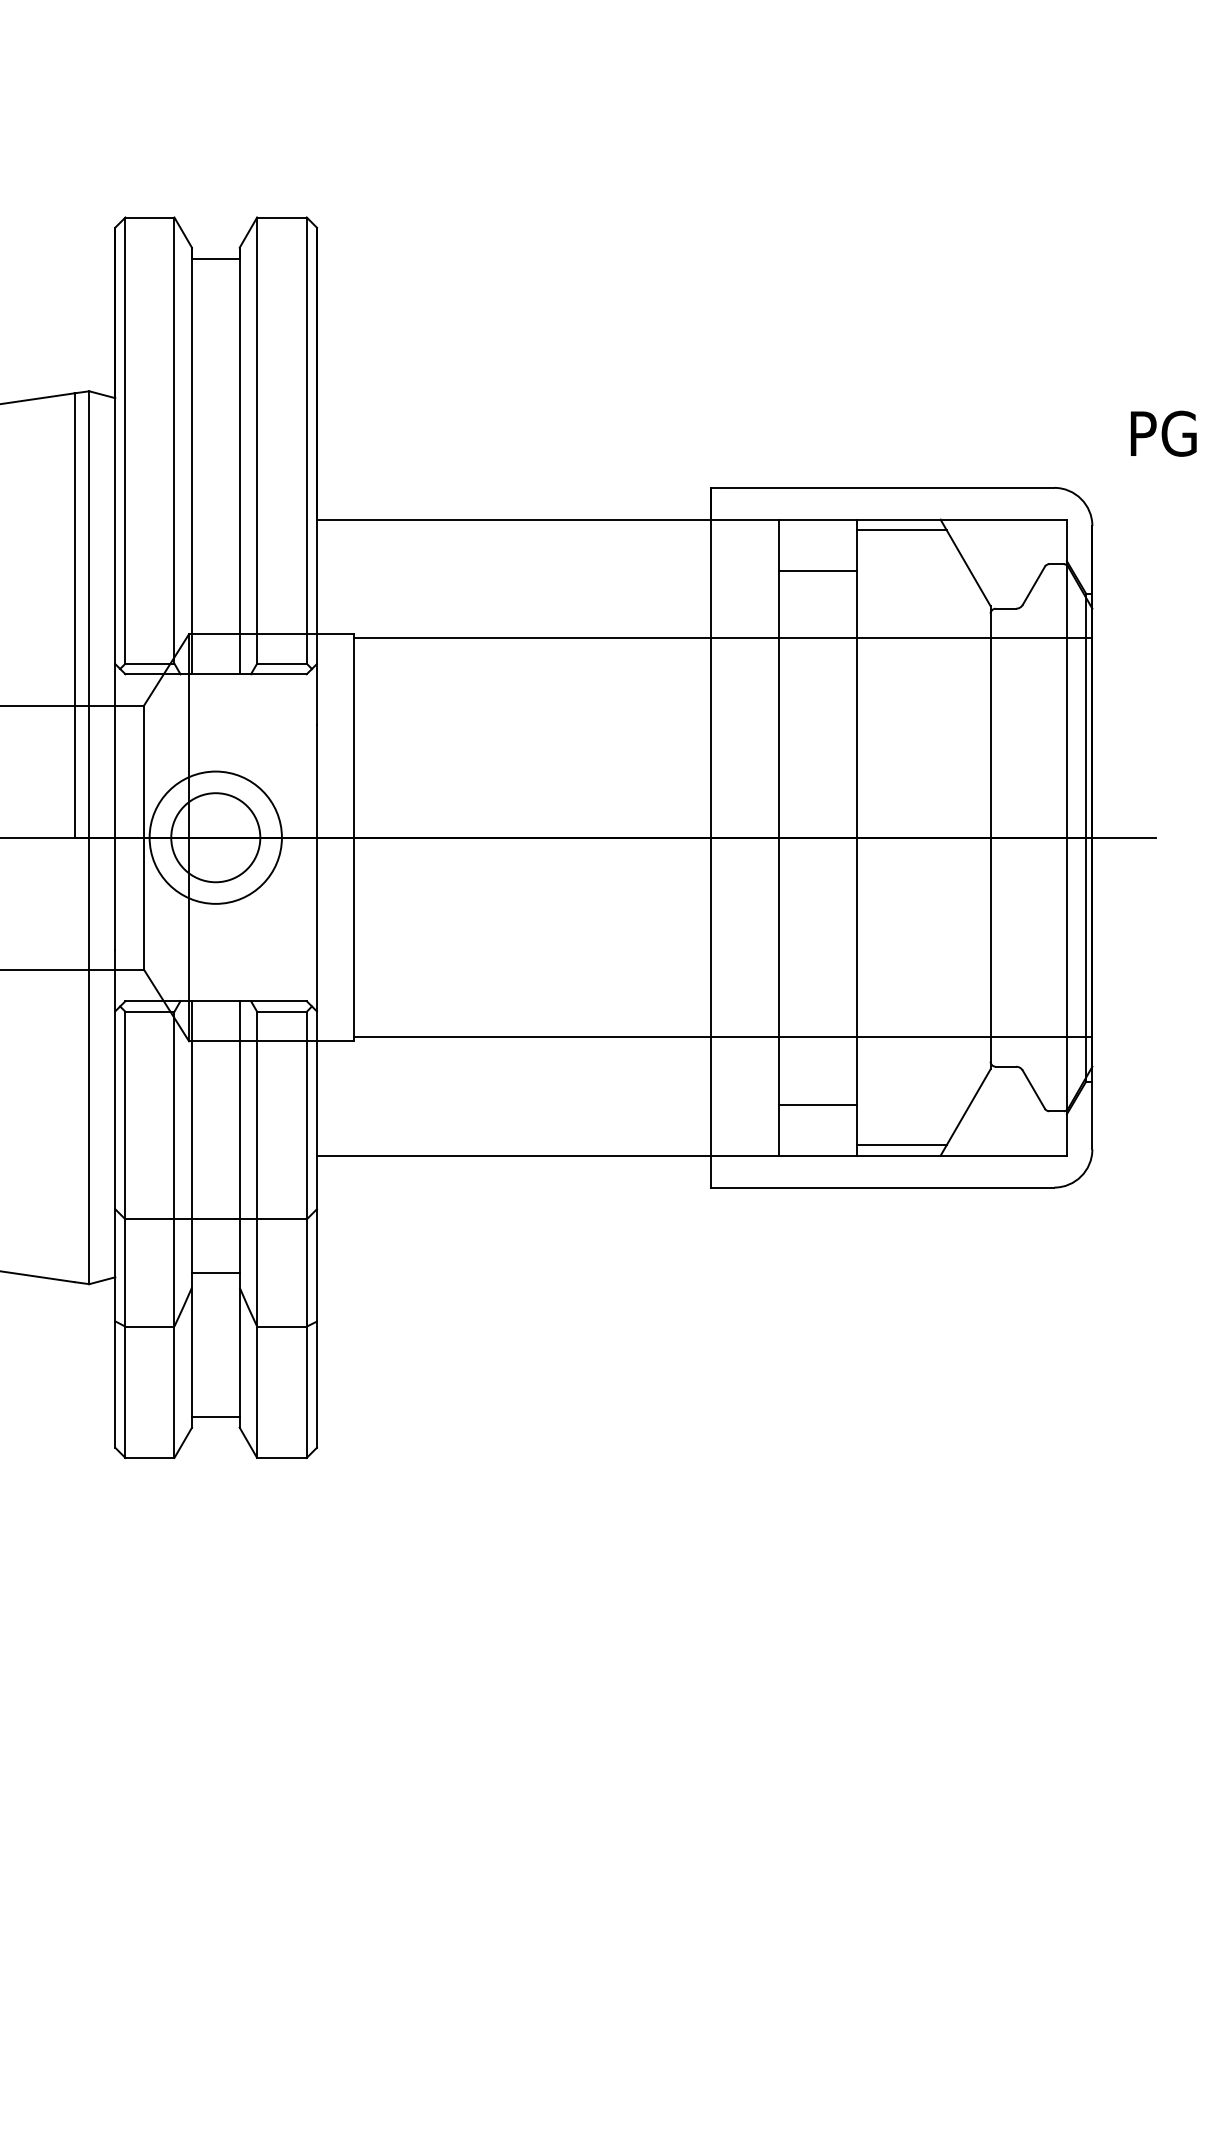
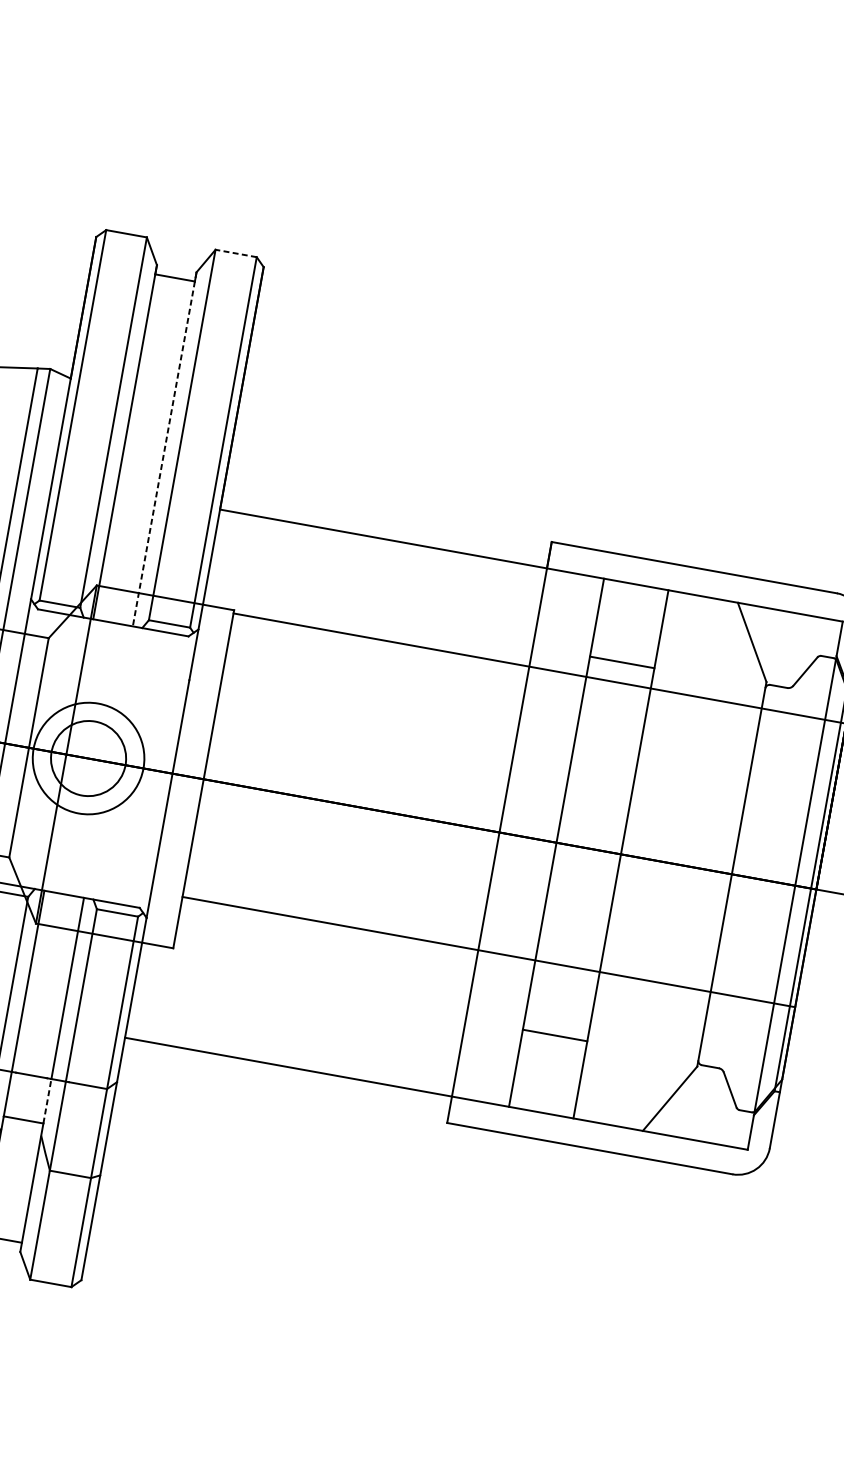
line: (281, 217) -> (235, 253), solid -> dashed
line: (239, 461) -> (164, 449), solid -> dashed
line: (901, 529) -> (703, 605), removed
line: (818, 570) -> (622, 662), moved
line: (723, 1037) -> (488, 952), moved
line: (818, 1104) -> (555, 1035), moved
line: (901, 1145) -> (611, 1116), removed
line: (239, 1246) -> (47, 1101), solid -> dashed

